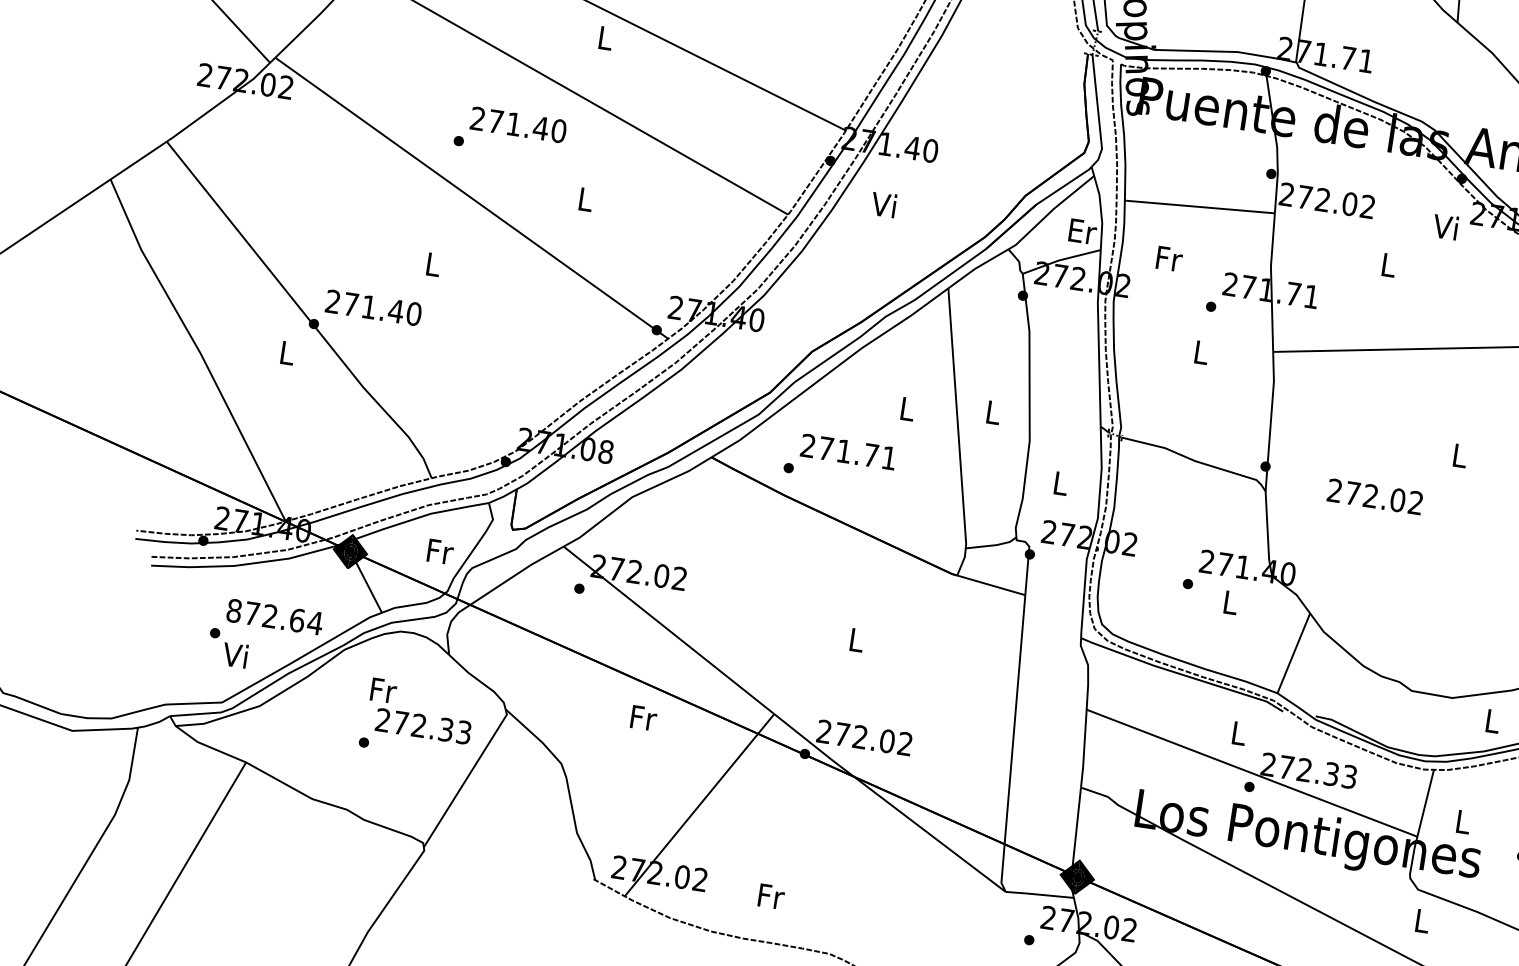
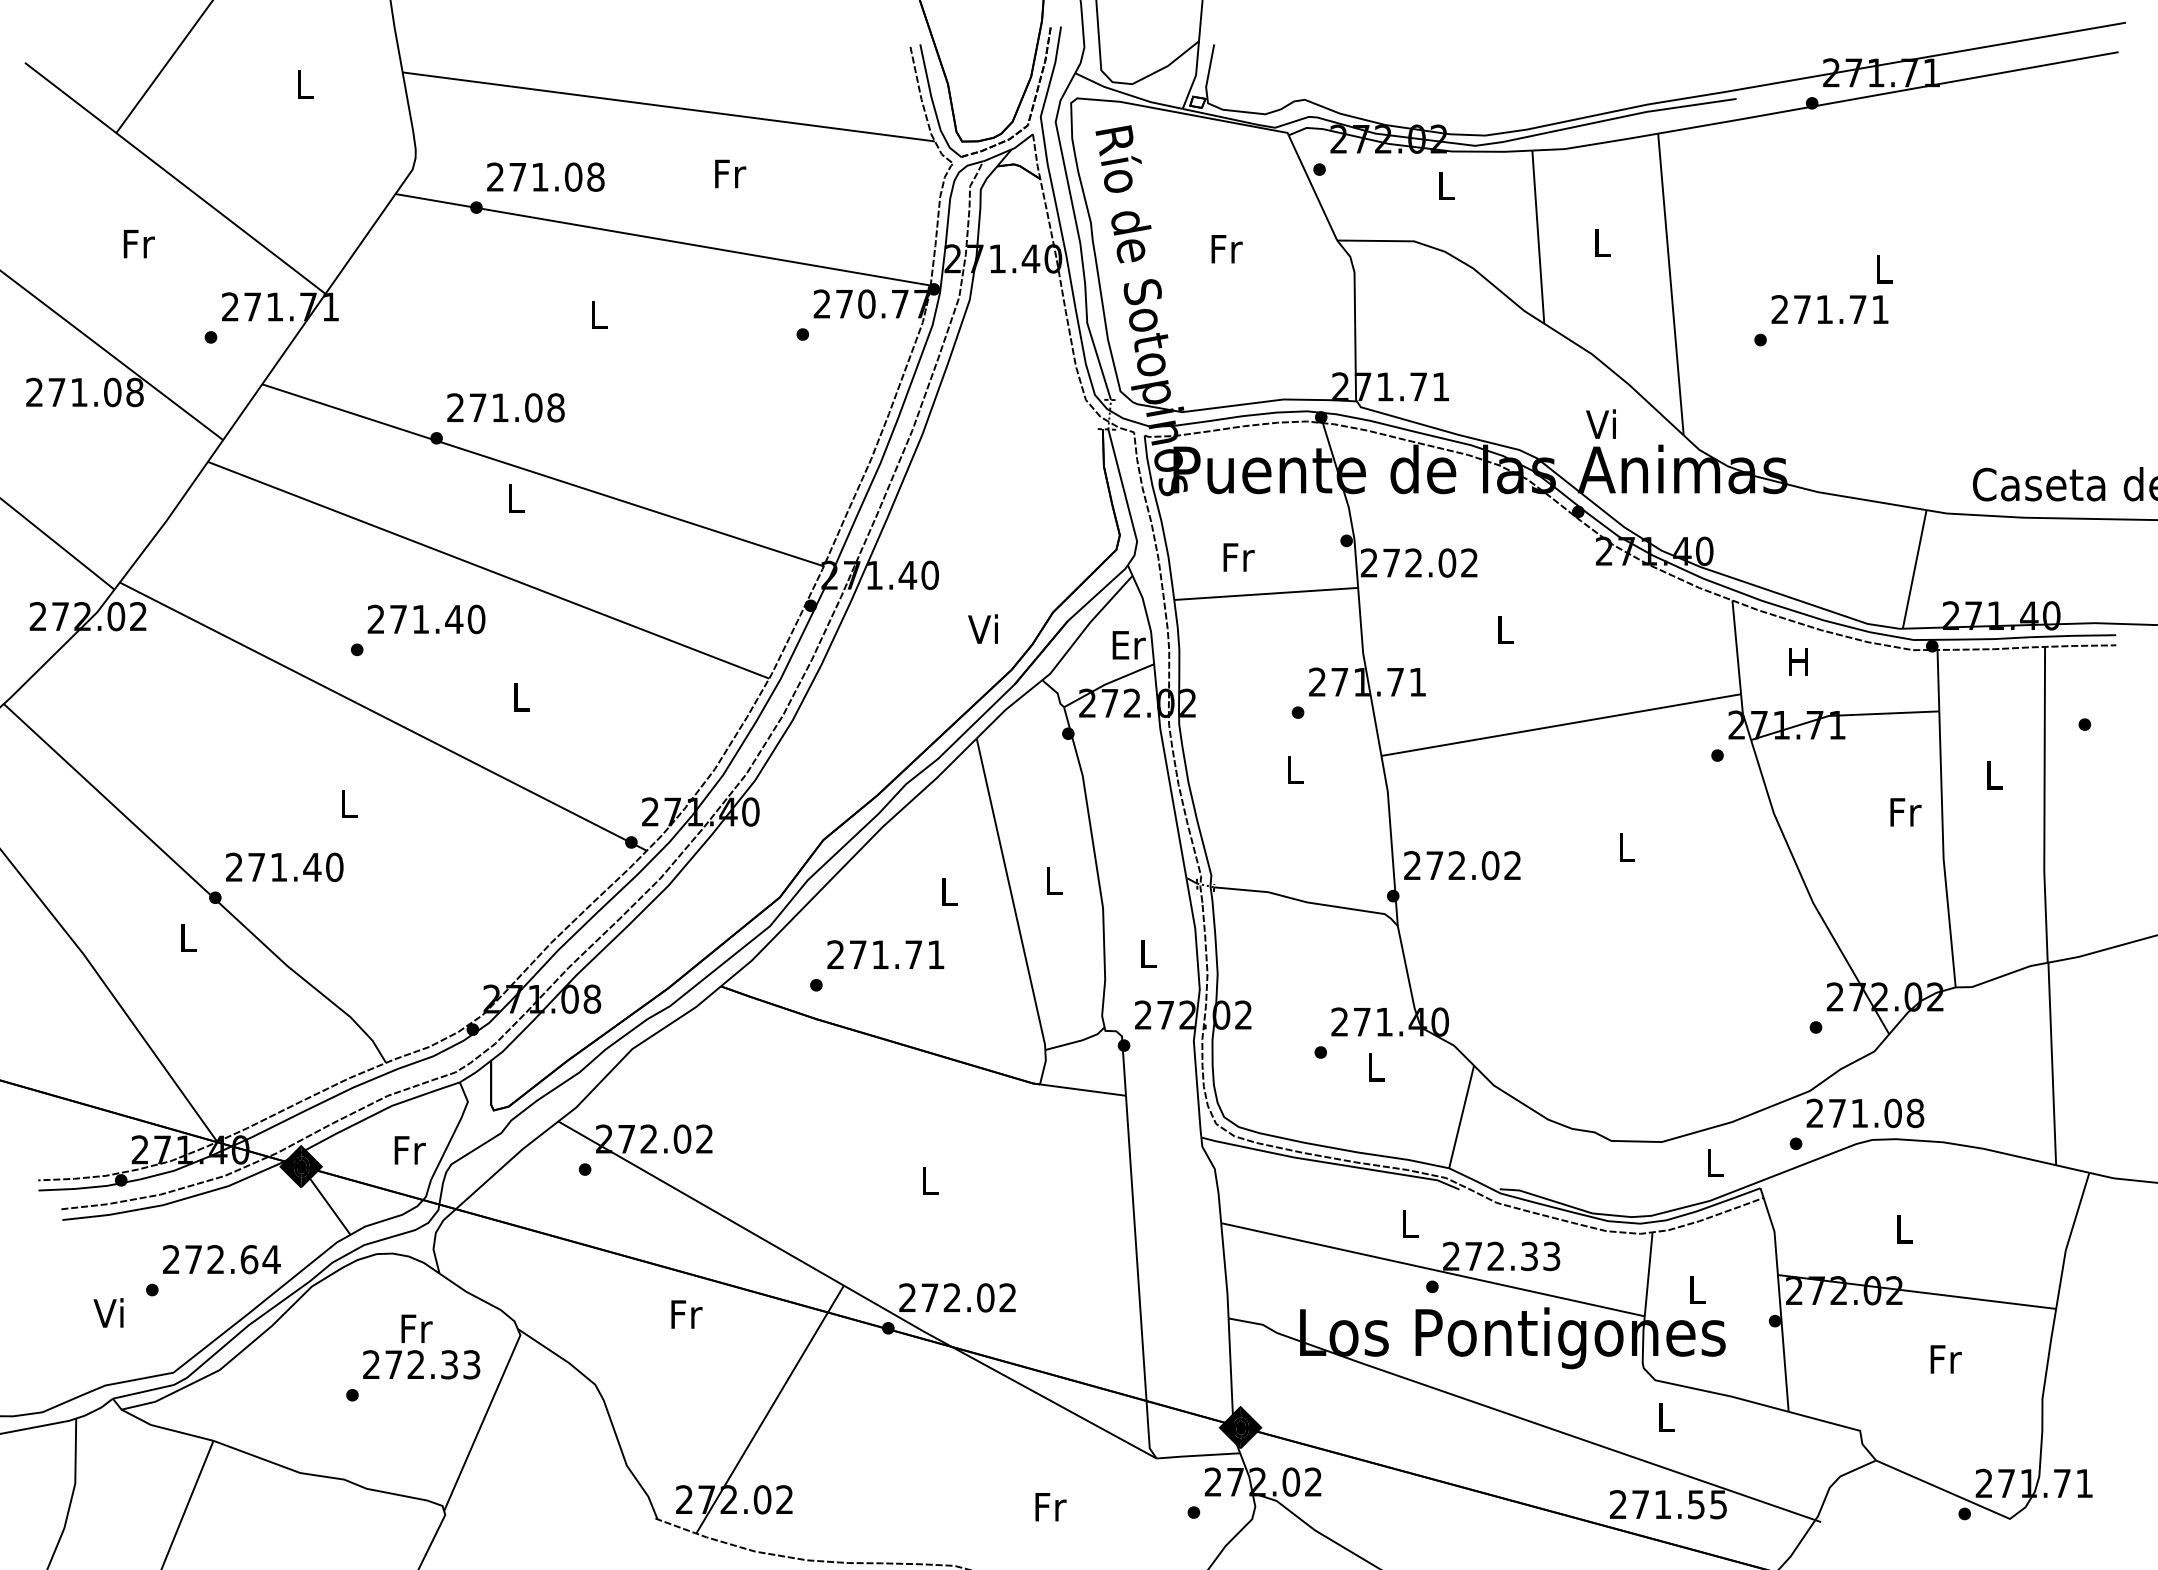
text: (883, 204) -> (982, 628), moved
text: (1445, 226) -> (1600, 423), moved
text: (1169, 258) -> (1238, 557), moved
text: (1375, 496) -> (1462, 865), moved
text: (234, 610) -> (171, 1259), 872.64 -> 272.64
text: (235, 654) -> (108, 1312), moved
text: (383, 690) -> (416, 1328), moved
text: (771, 896) -> (1050, 1507), moved

